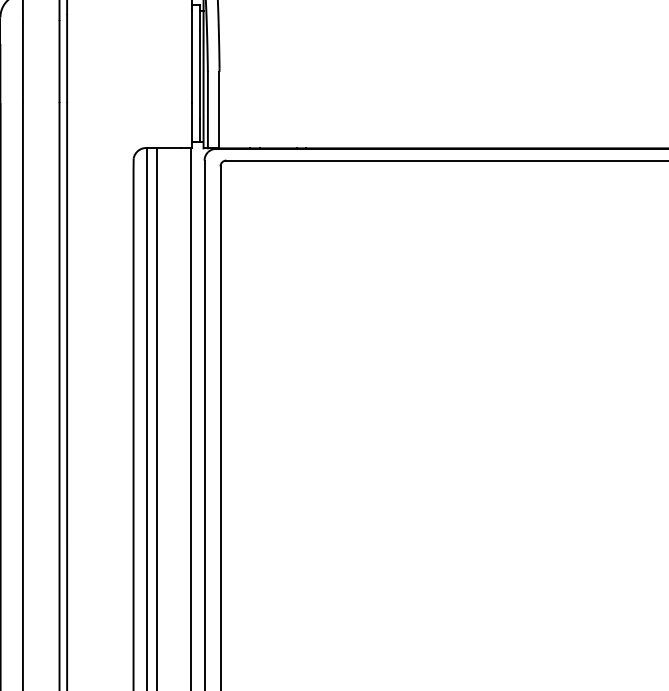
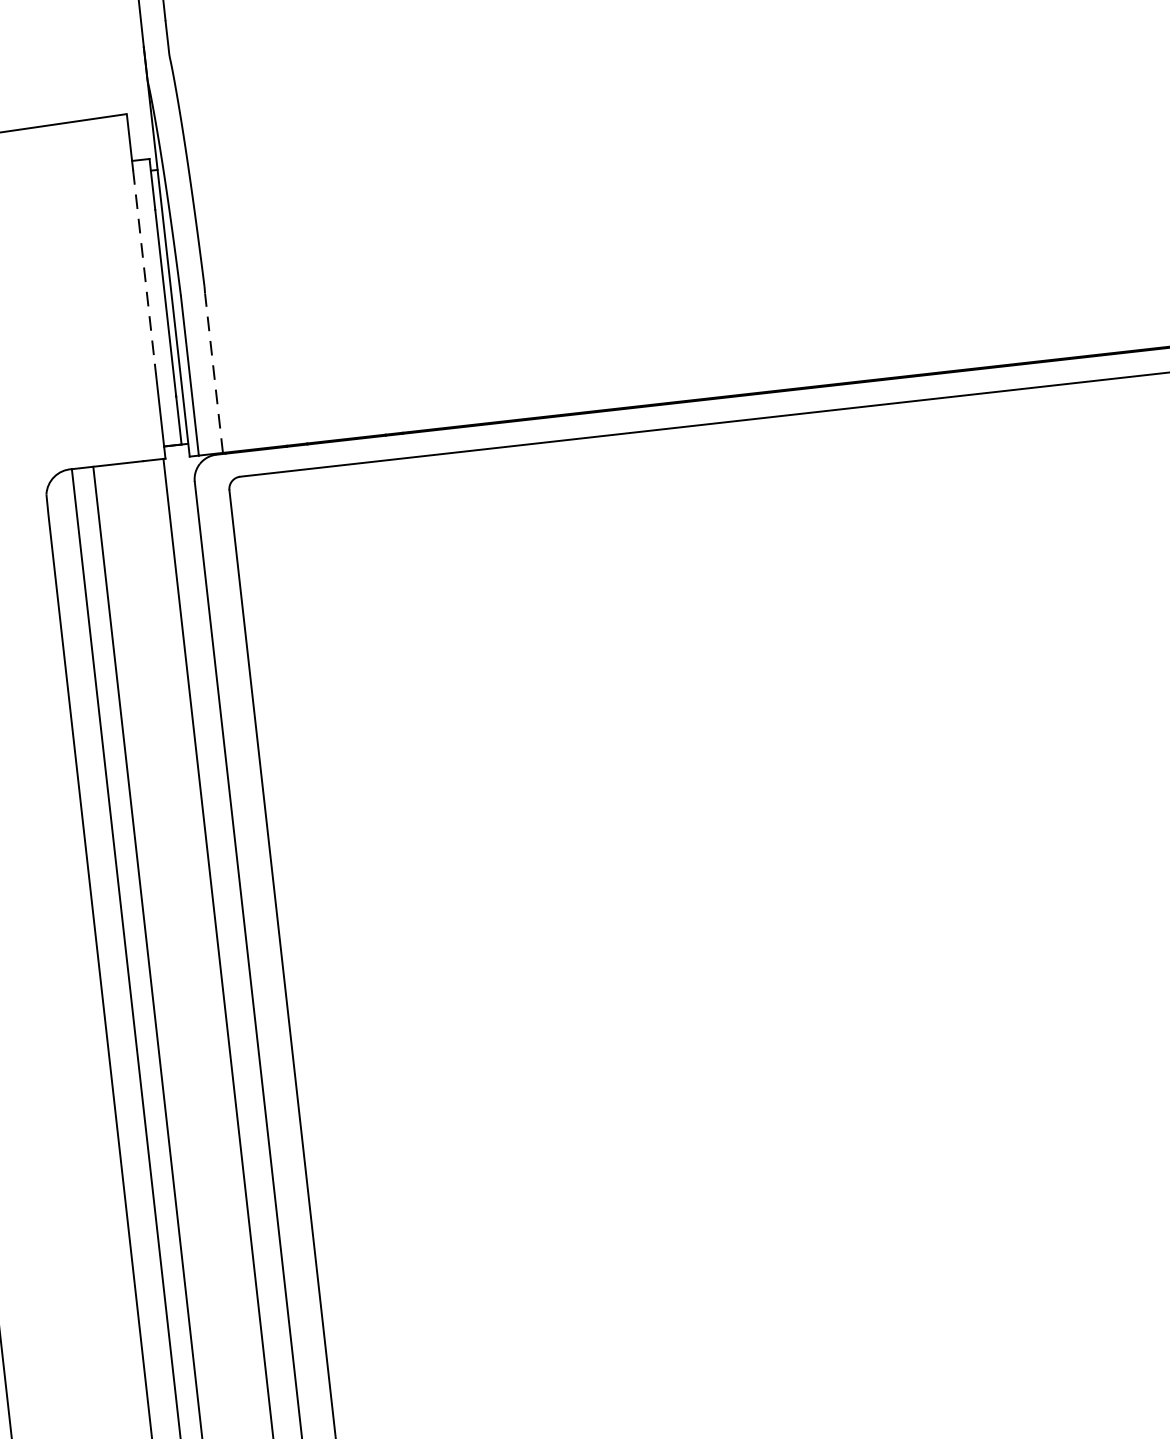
line: (191, 56) -> (143, 267), solid -> dashed
line: (219, 109) -> (213, 371), solid -> dashed

